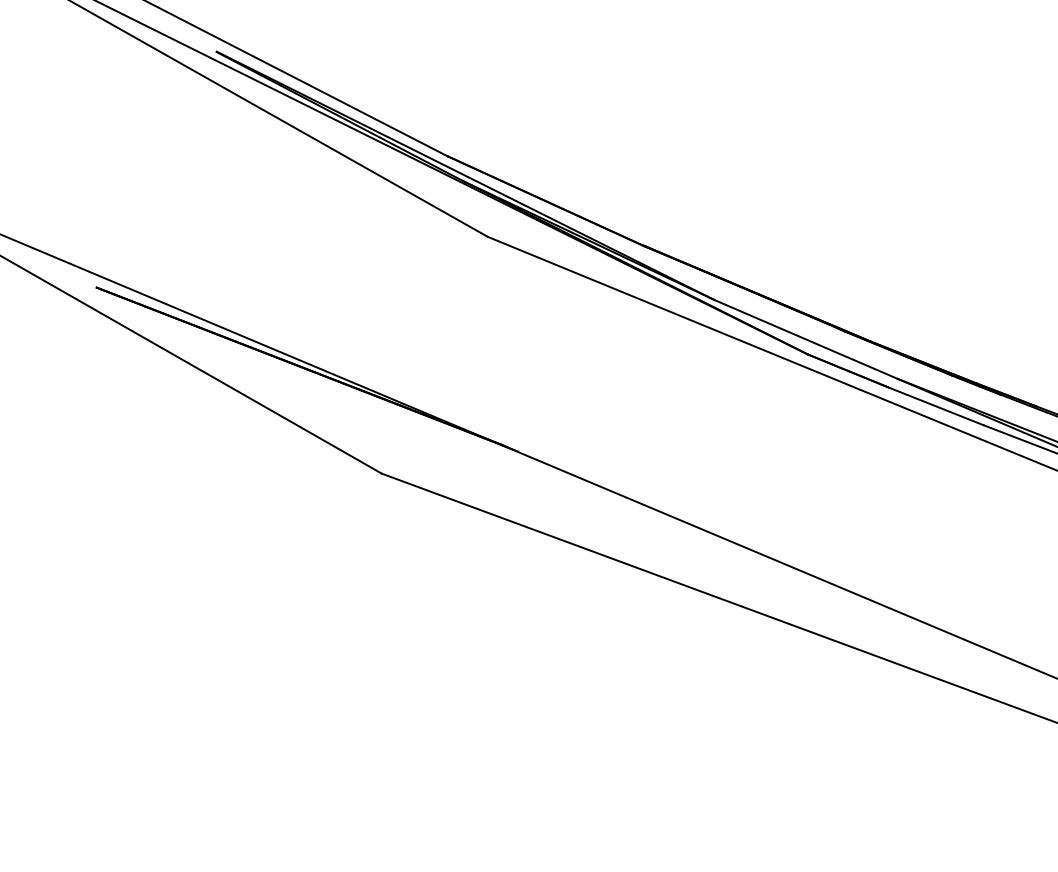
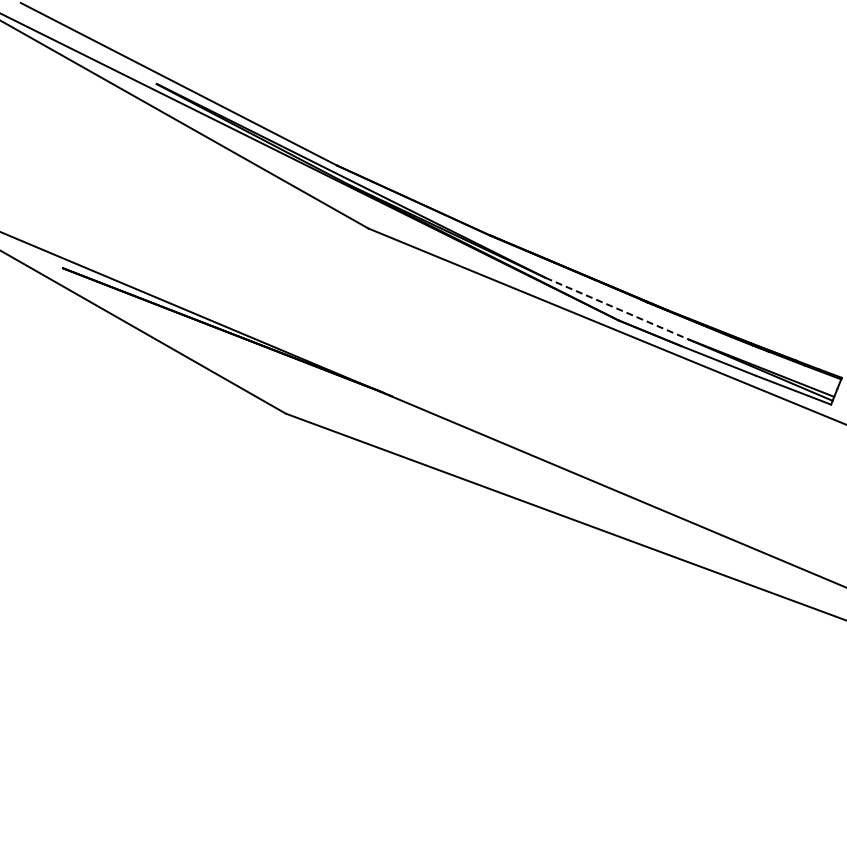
line: (806, 339) -> (617, 308), solid -> dashed

